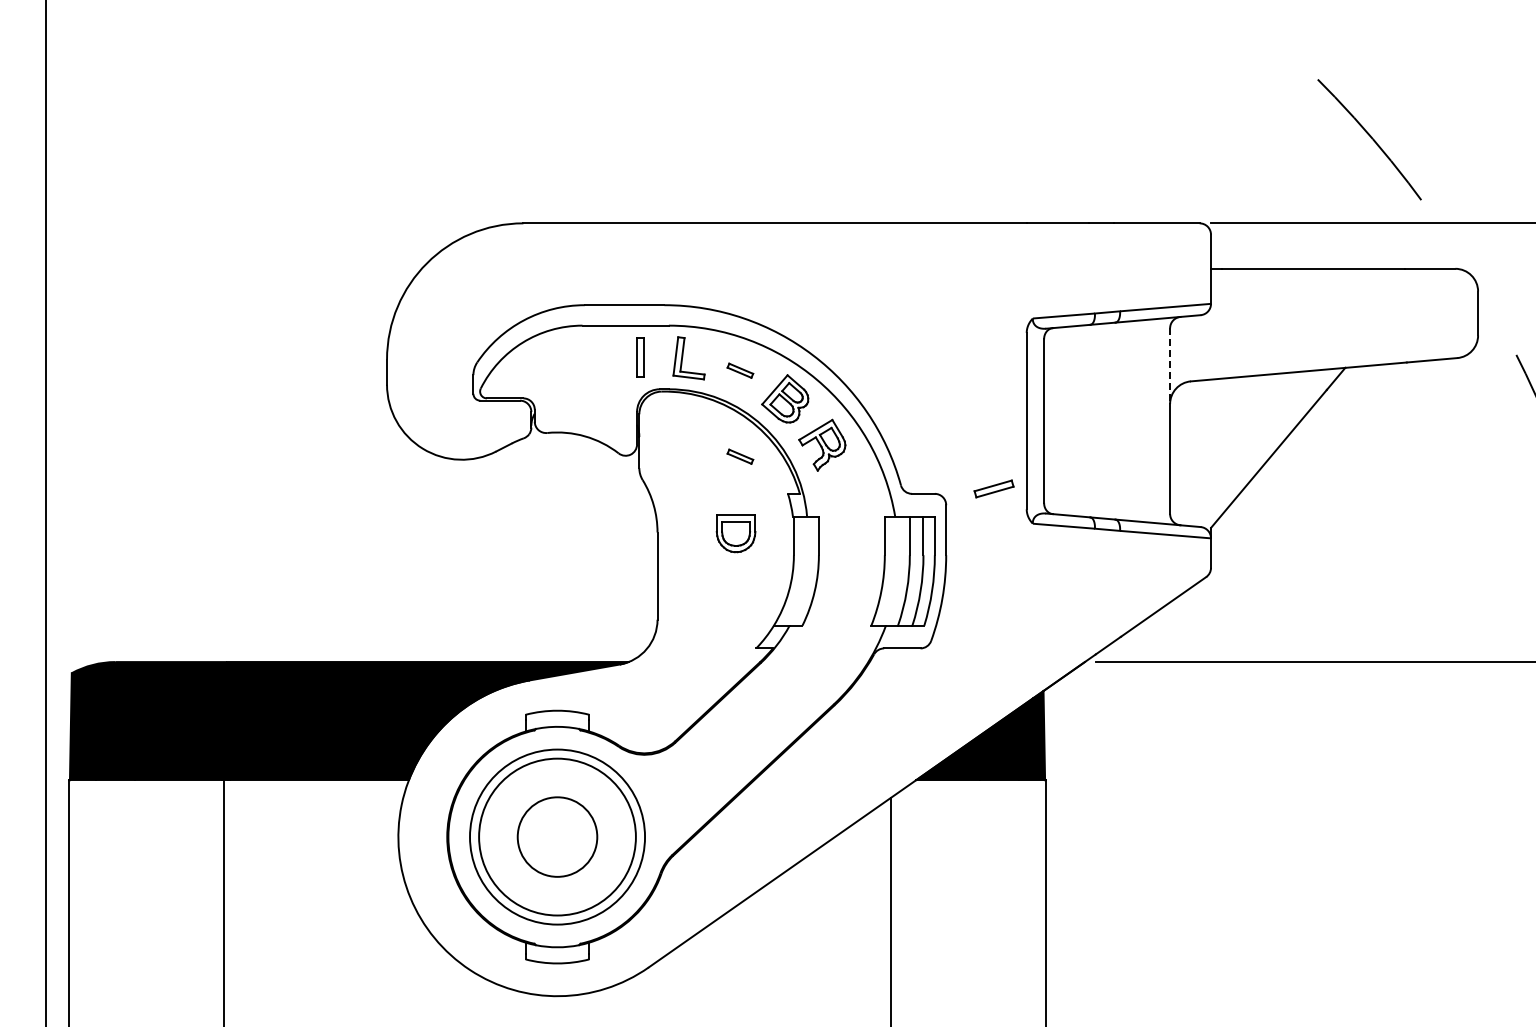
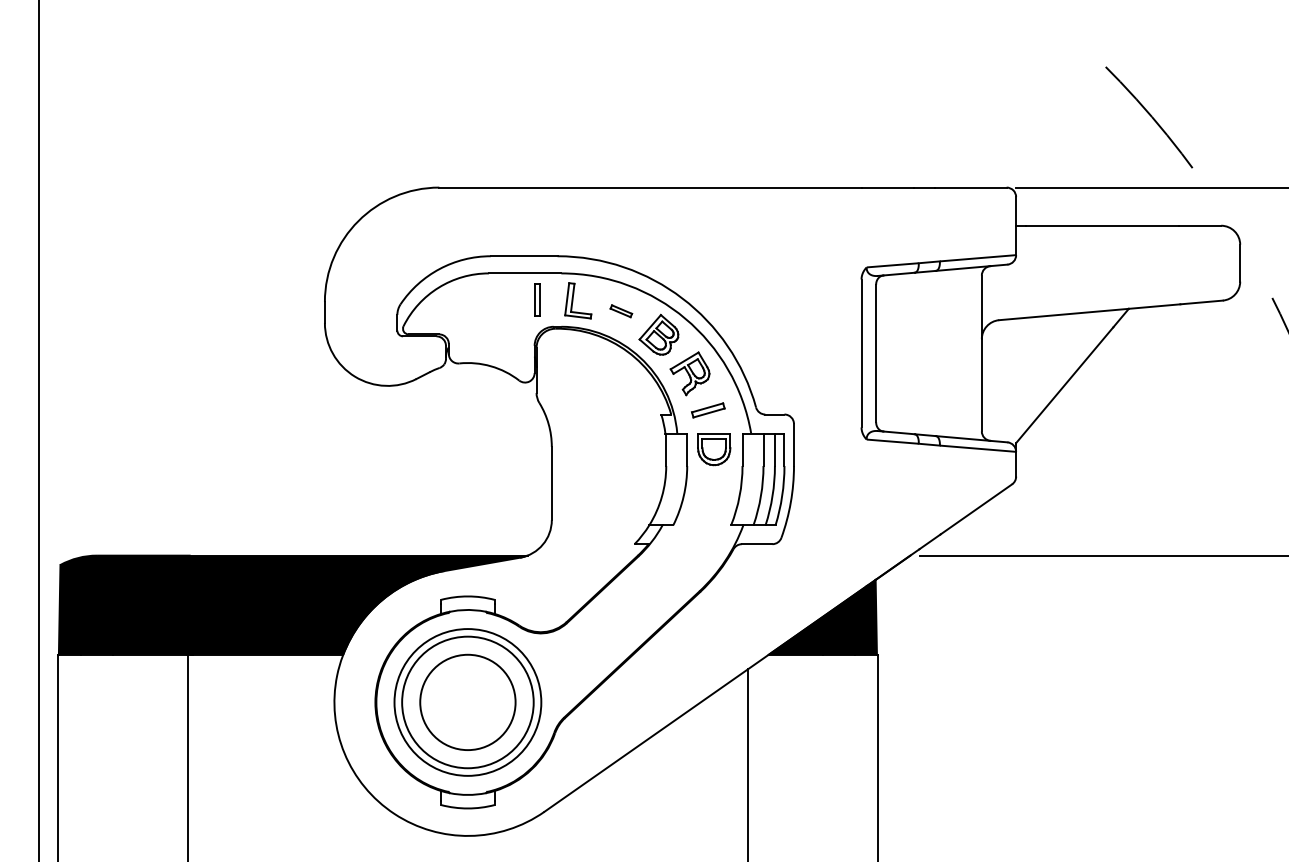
line: (1170, 366) -> (982, 307), dashed -> solid
part: (740, 456) -> (621, 383), removed
part: (993, 488) -> (707, 410), moved
part: (735, 533) -> (713, 449), moved
circle: (557, 836) -> (467, 701), size x1.43

